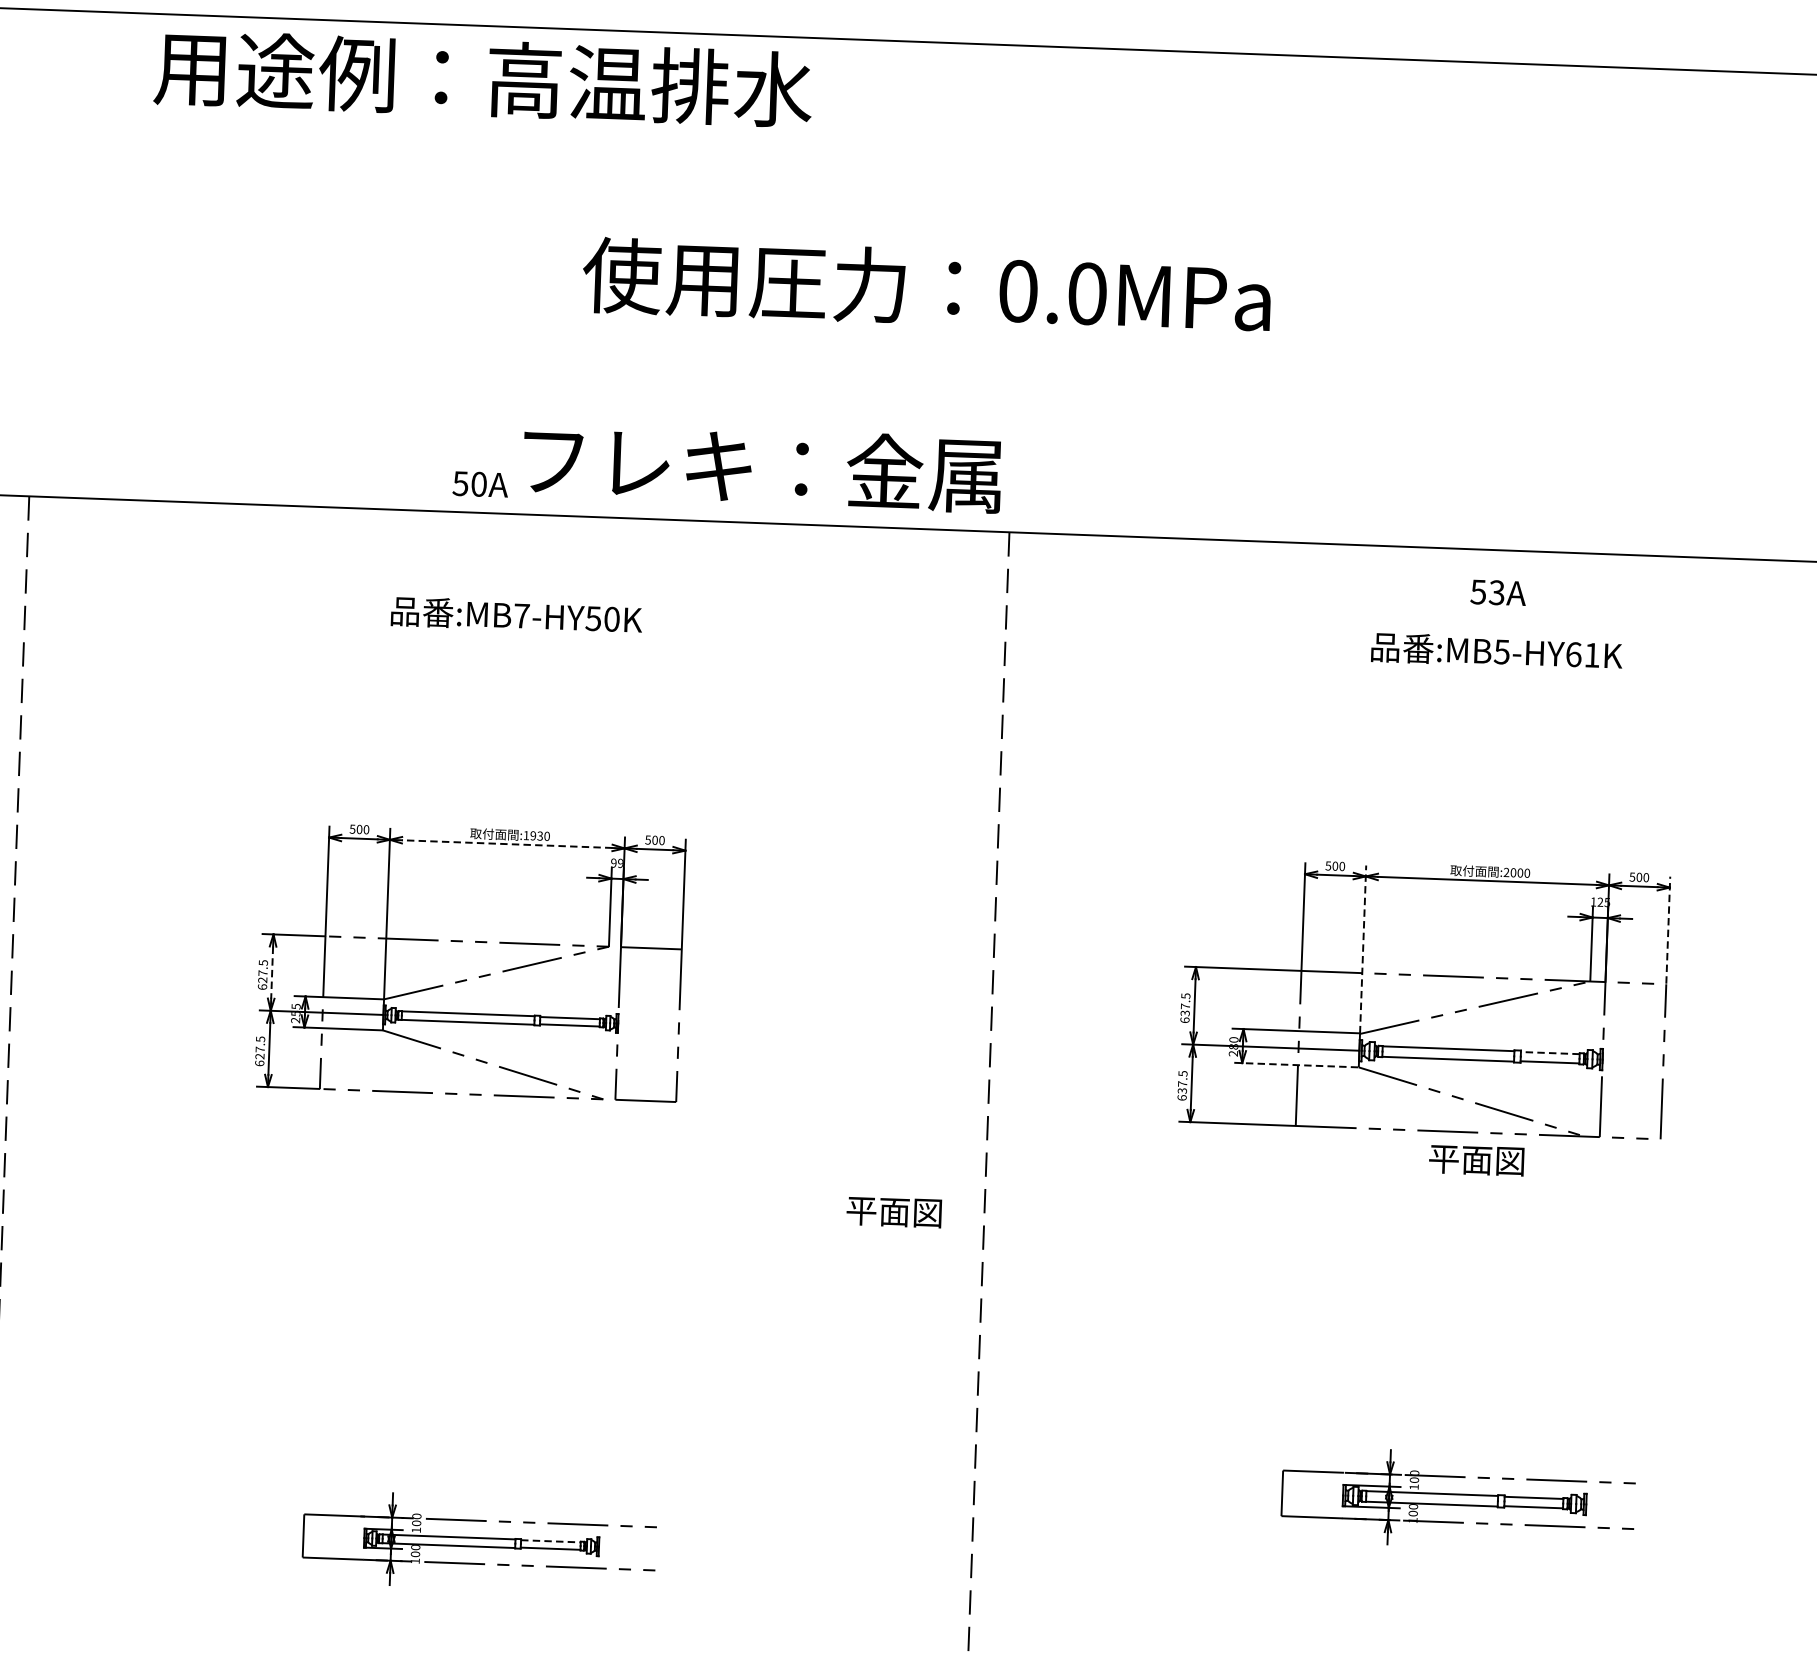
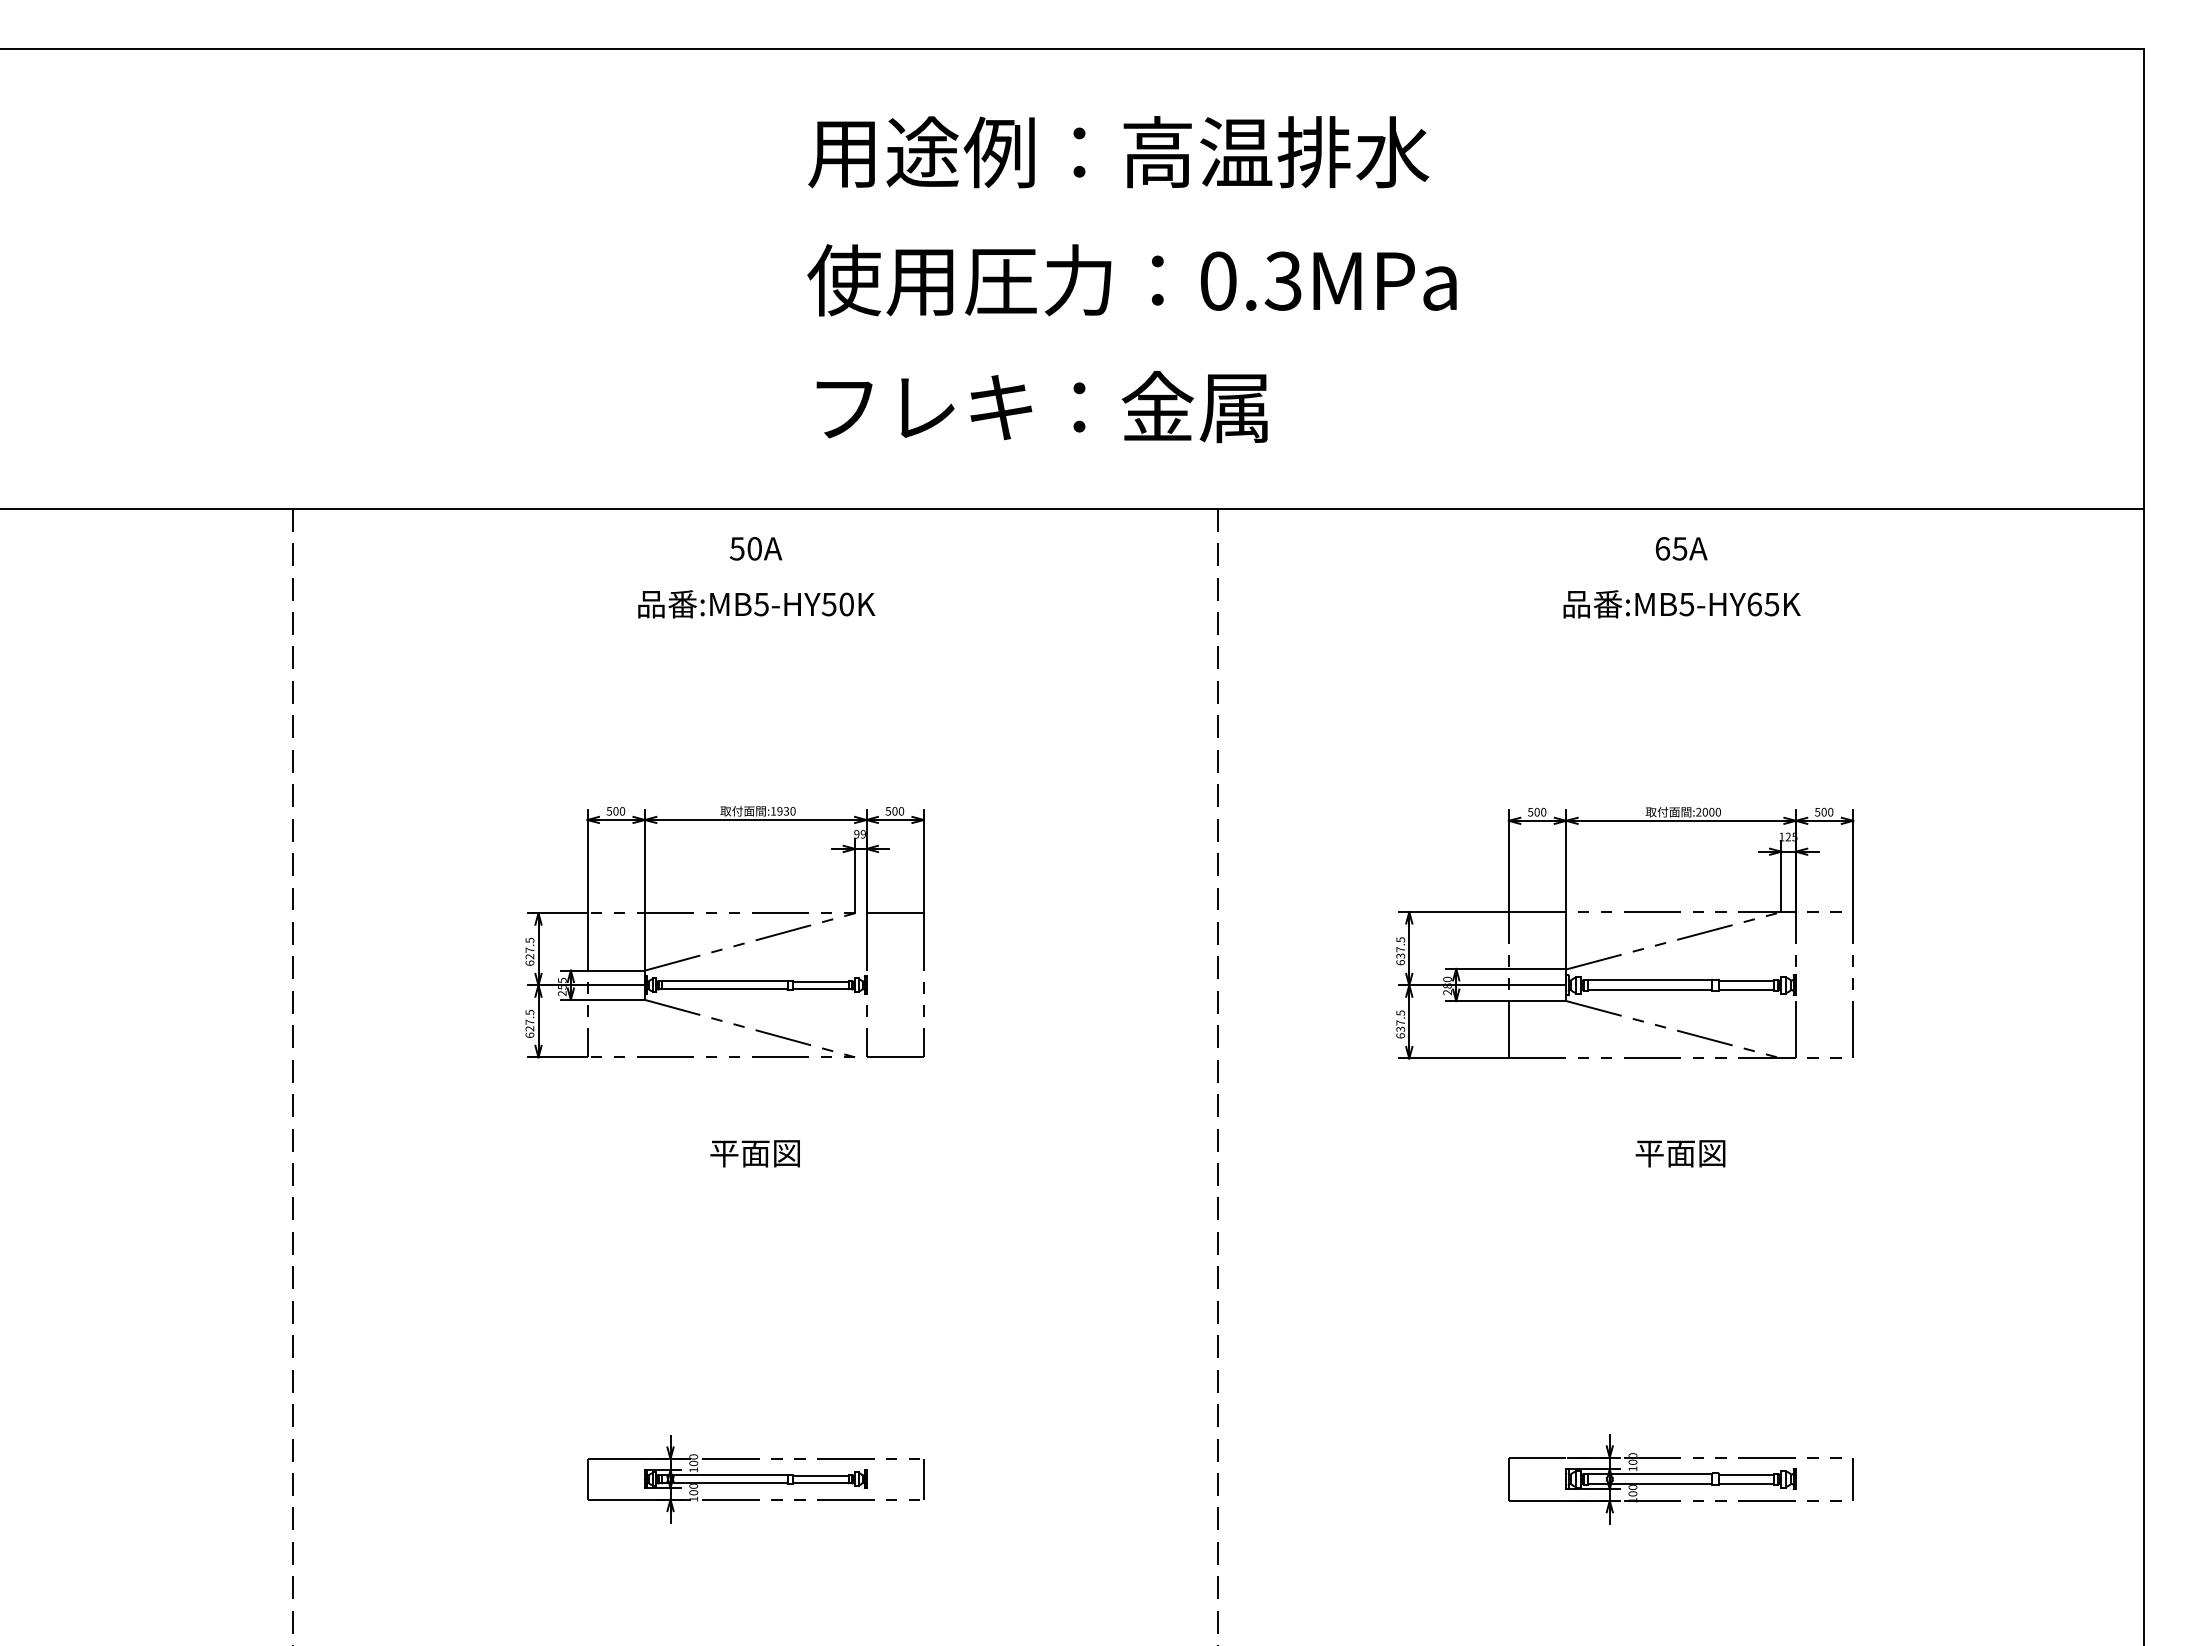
text: (483, 78) -> (1118, 152), moved
text: (1086, 293) -> (1282, 280), 0.0MPa -> 0.3MPa
text: (761, 467) -> (1041, 407), moved
text: (479, 484) -> (755, 548), moved
text: (1487, 592) -> (1671, 548), 53A -> 65A
text: (521, 616) -> (761, 604), :MB7-HY50K -> :MB5-HY50K
text: (1591, 655) -> (1771, 604), :MB5-HY61K -> :MB5-HY65K
line: (507, 844) -> (755, 820), dashed -> solid
line: (1668, 930) -> (1853, 861), dashed -> solid
line: (1363, 949) -> (1566, 889), dashed -> solid
line: (272, 972) -> (538, 949), dashed -> solid
line: (1550, 1052) -> (1746, 980), dashed -> solid
line: (1294, 1065) -> (1505, 1001), dashed -> solid
text: (1476, 1160) -> (1680, 1153), moved
text: (893, 1212) -> (754, 1153), moved
part: (1457, 1500) -> (1674, 1479), moved
line: (551, 1541) -> (821, 1475), dashed -> solid
line: (659, 1548) -> (923, 1478), added
line: (1644, 1584) -> (1853, 1478), added

